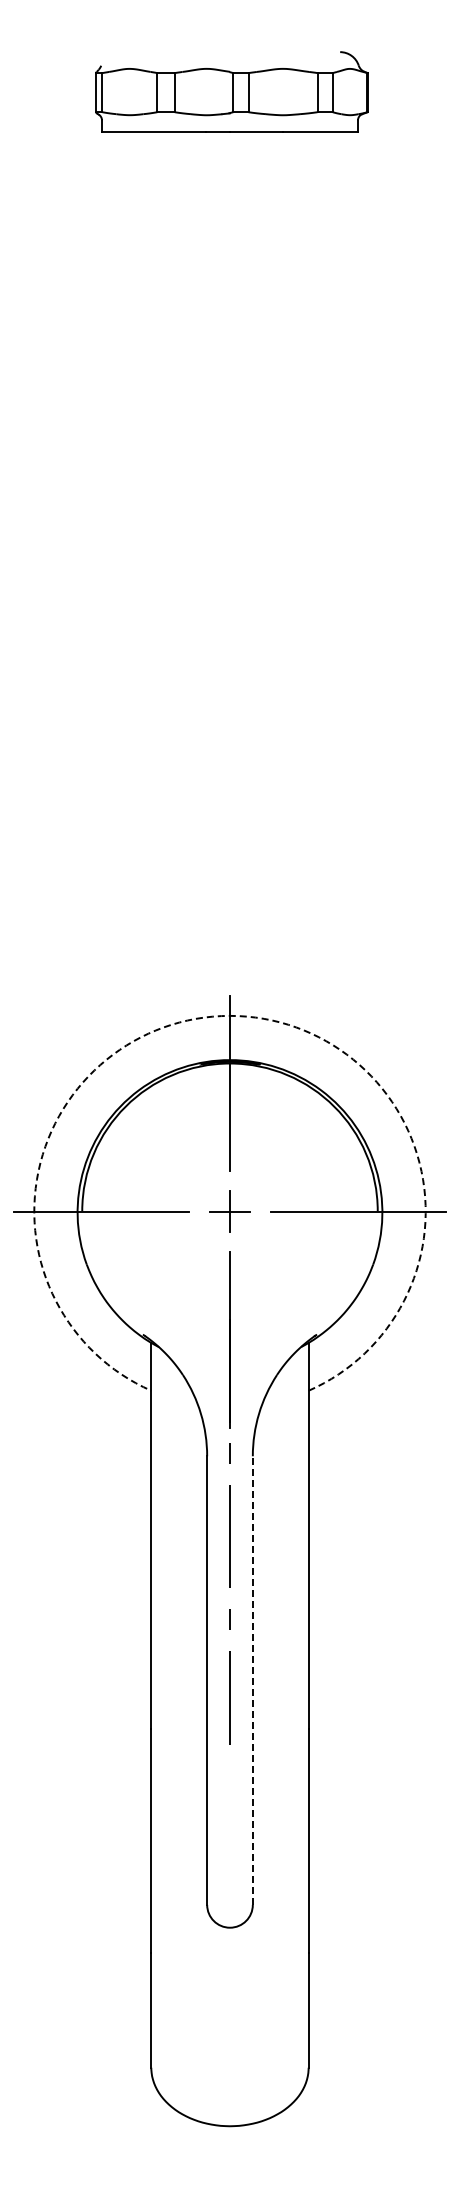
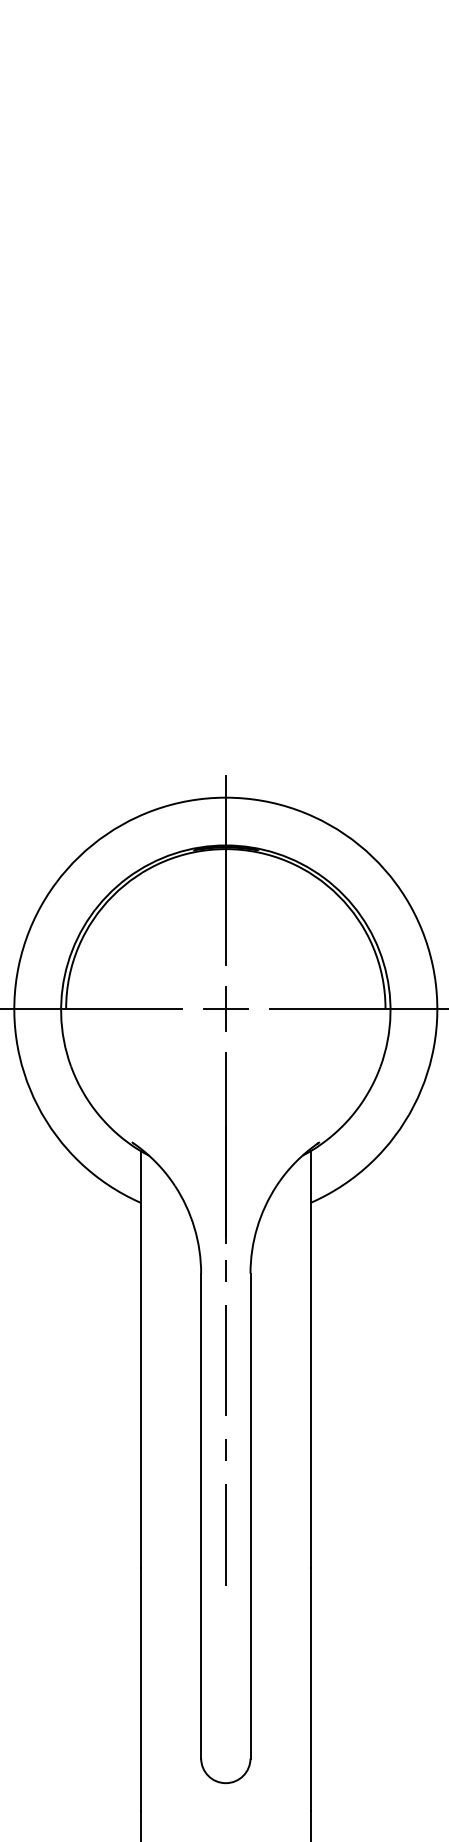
arc: (230, 1015) -> (226, 797), dashed -> solid
line: (252, 1680) -> (250, 1515), dashed -> solid

